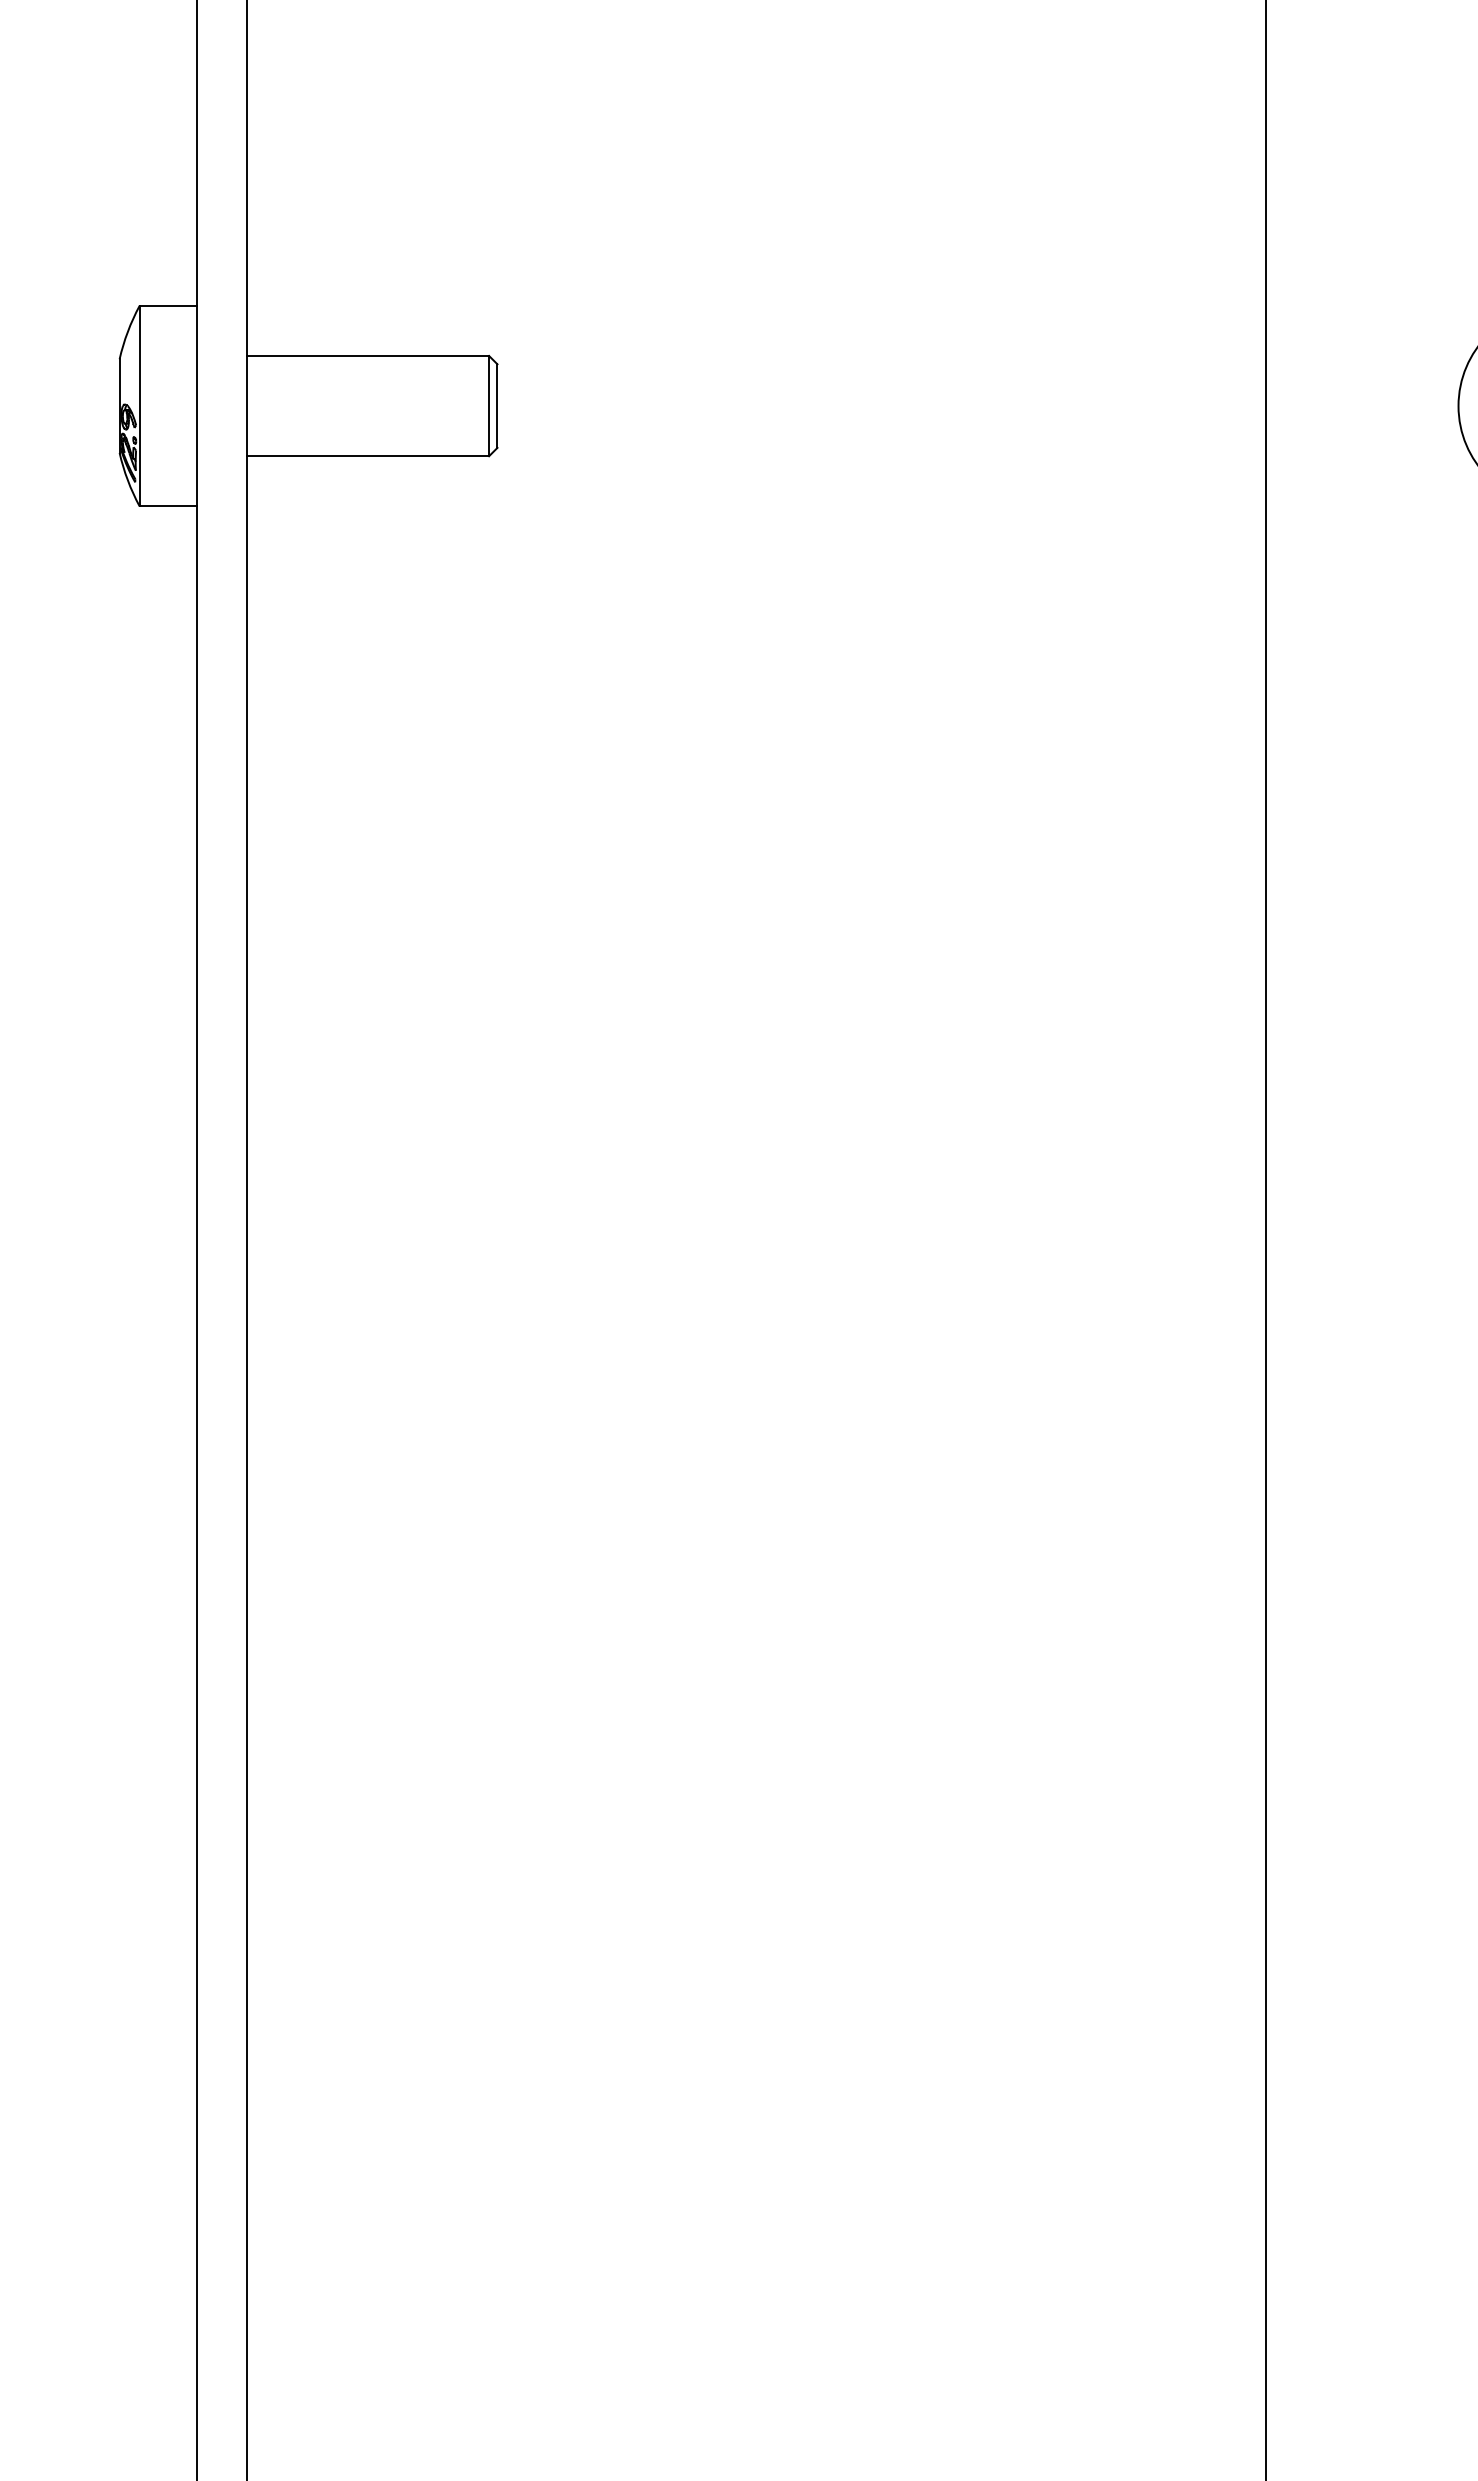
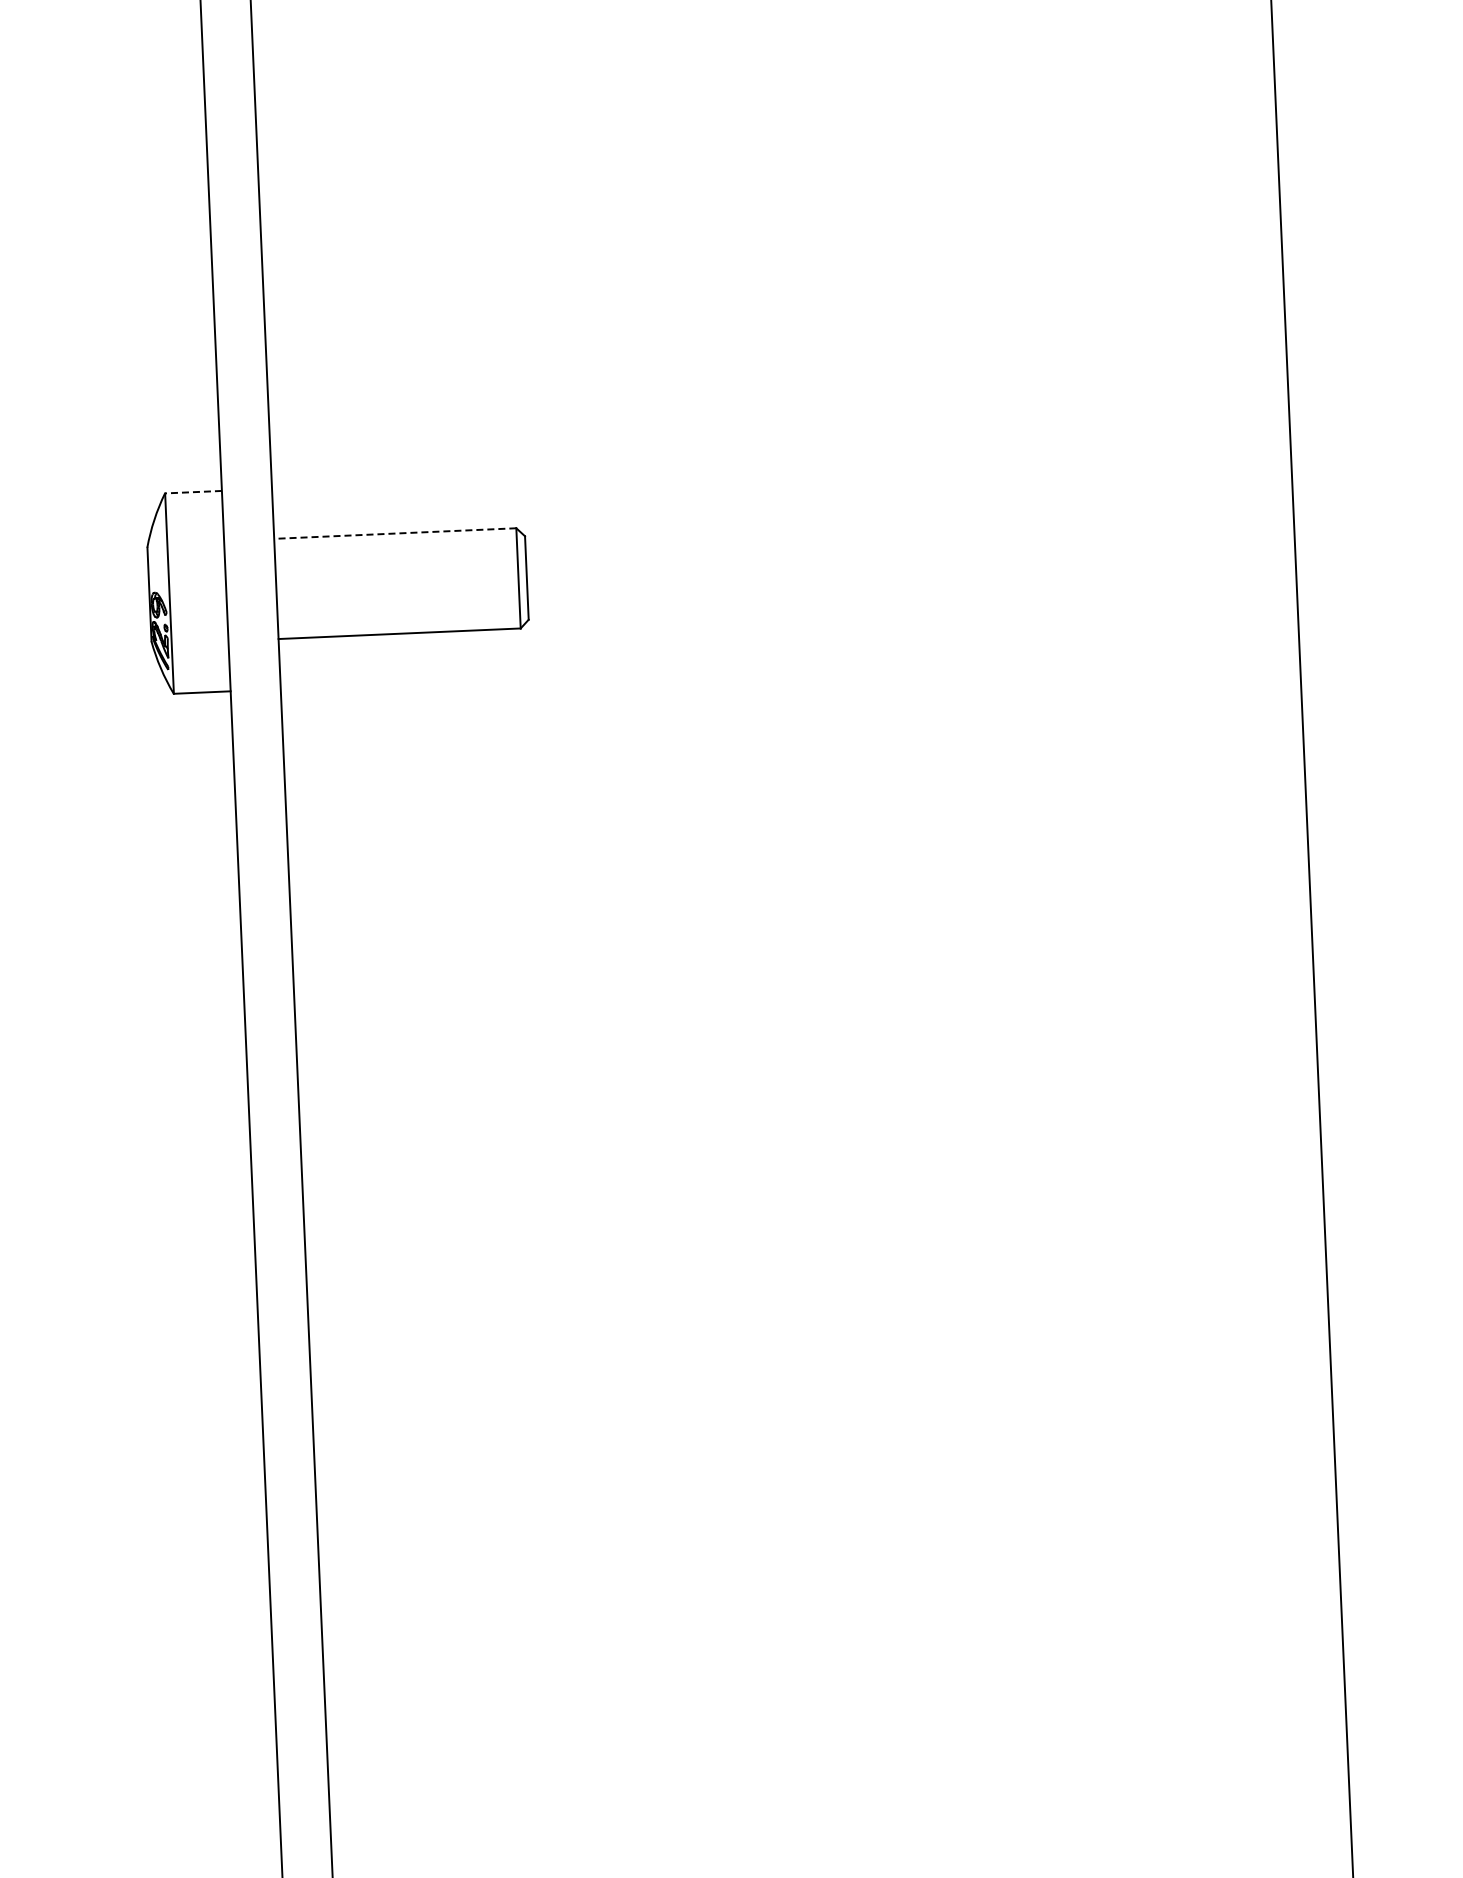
line: (167, 305) -> (192, 491), solid -> dashed
line: (367, 355) -> (394, 533), solid -> dashed

